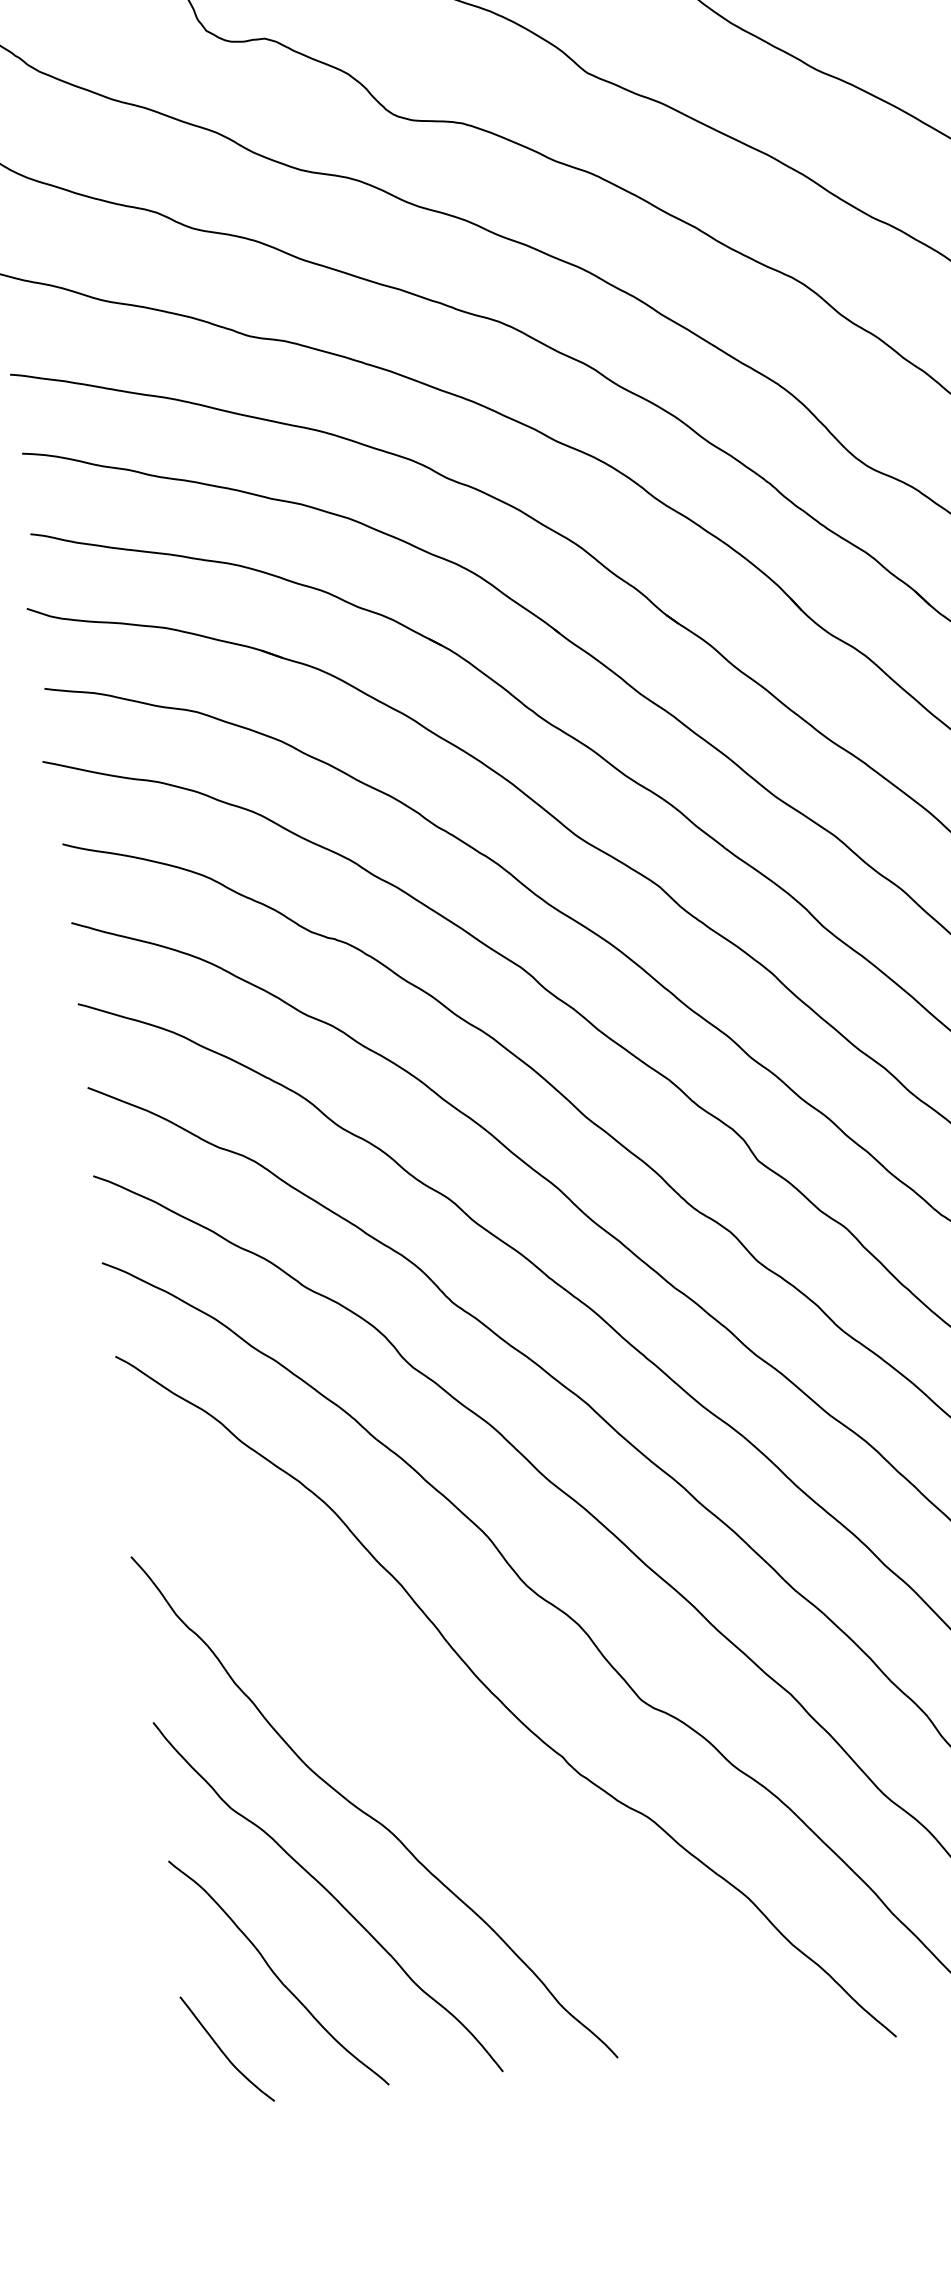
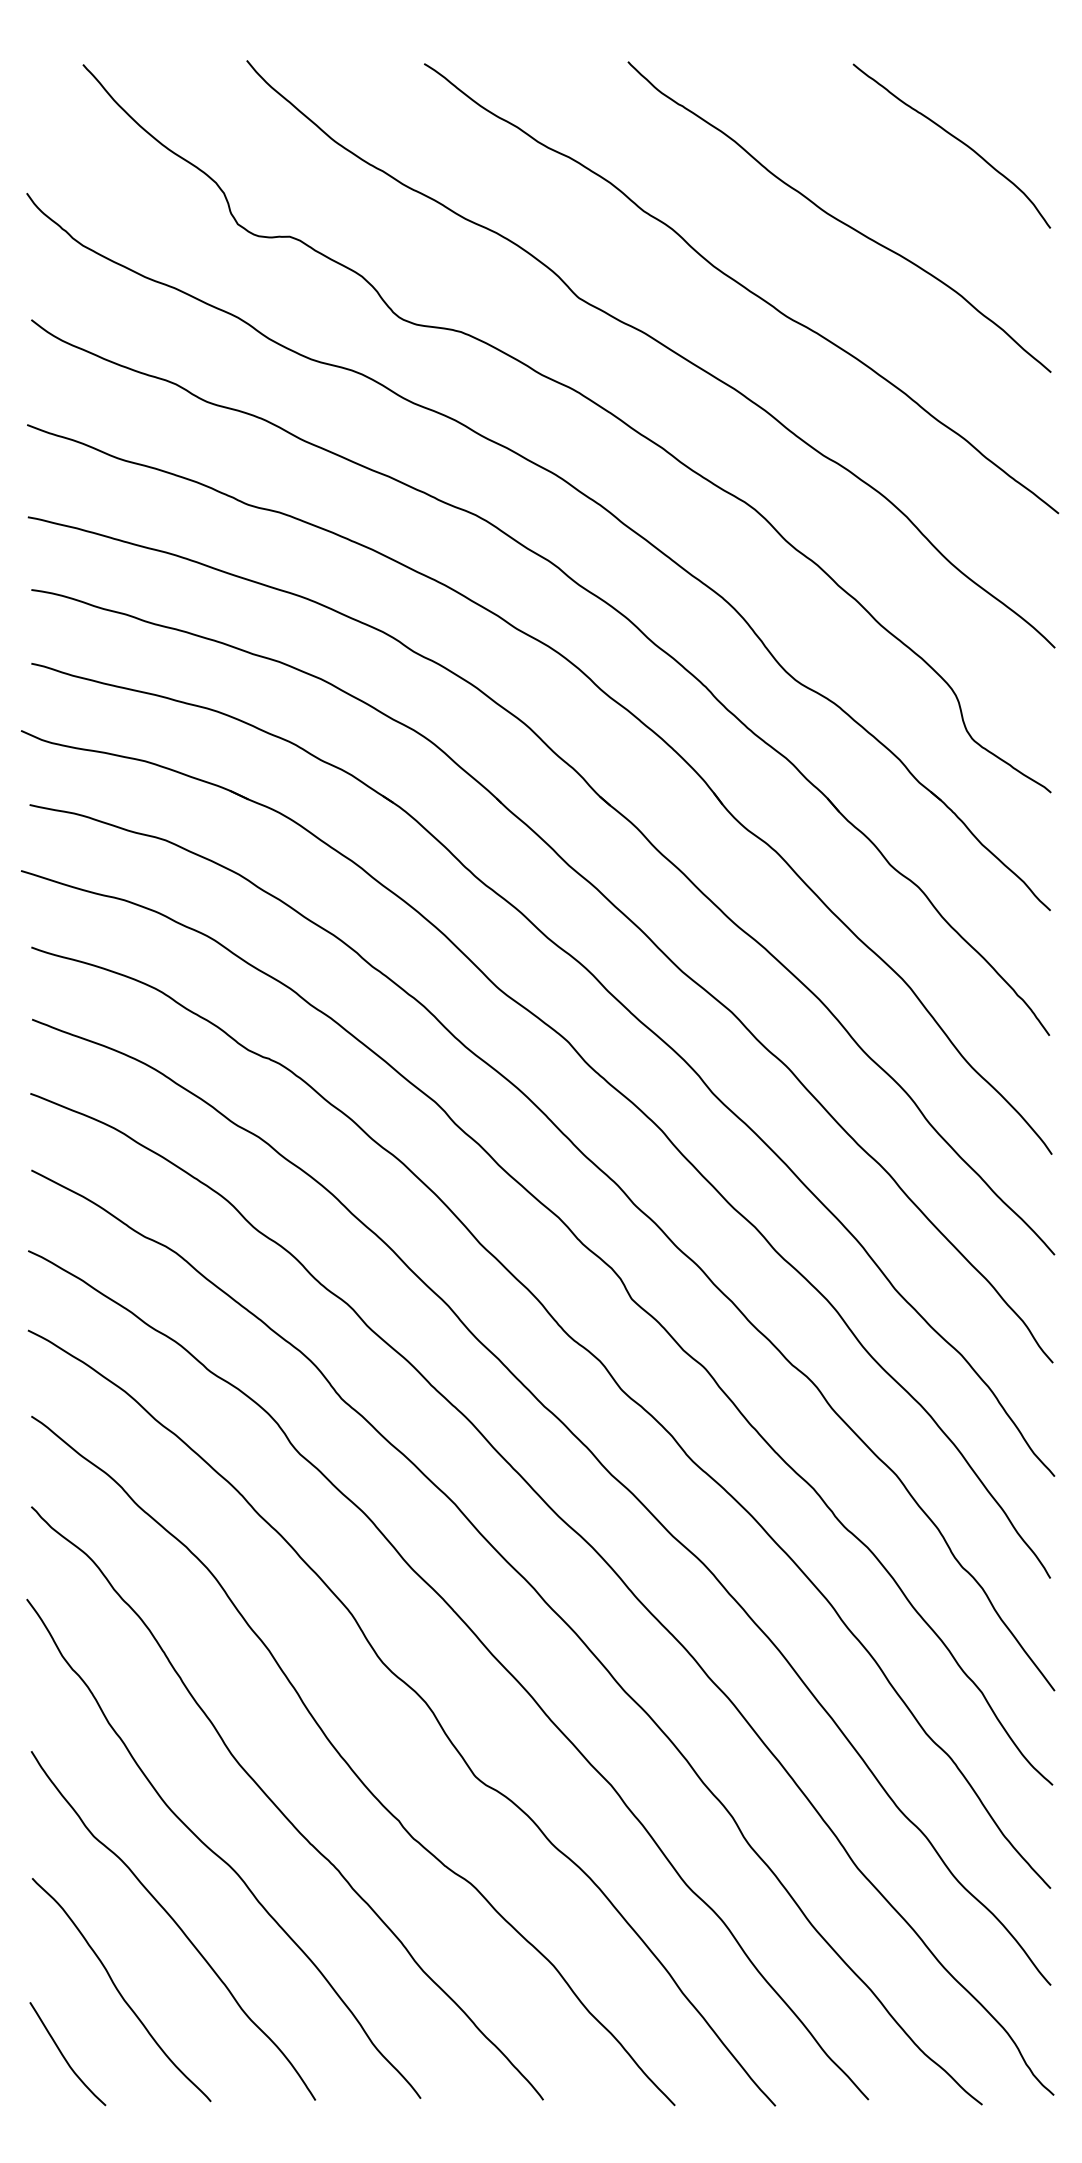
curve: (431, 1757) -> (280, 1809), added

